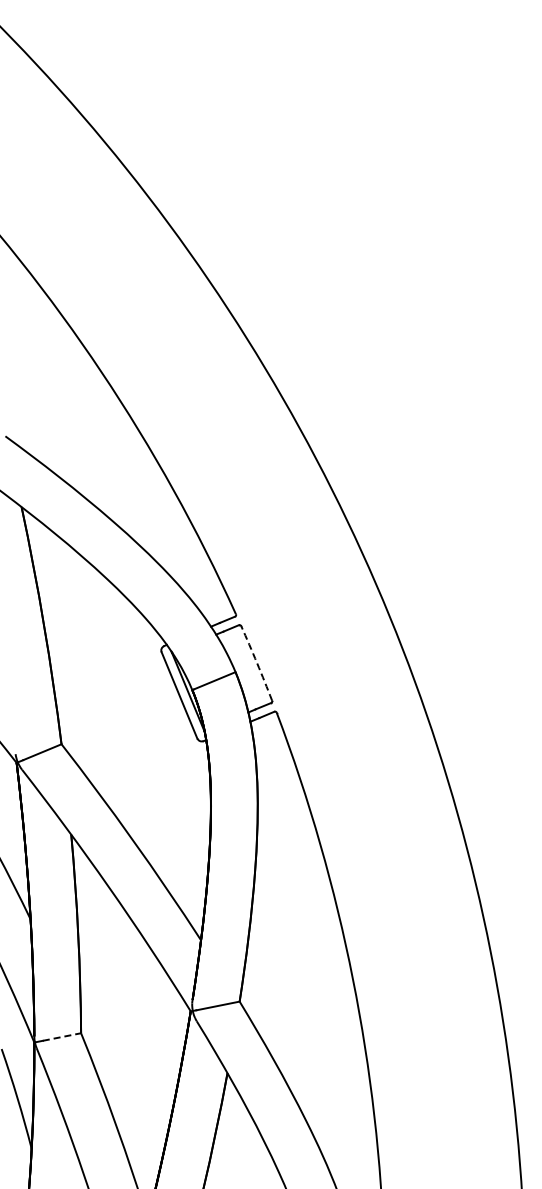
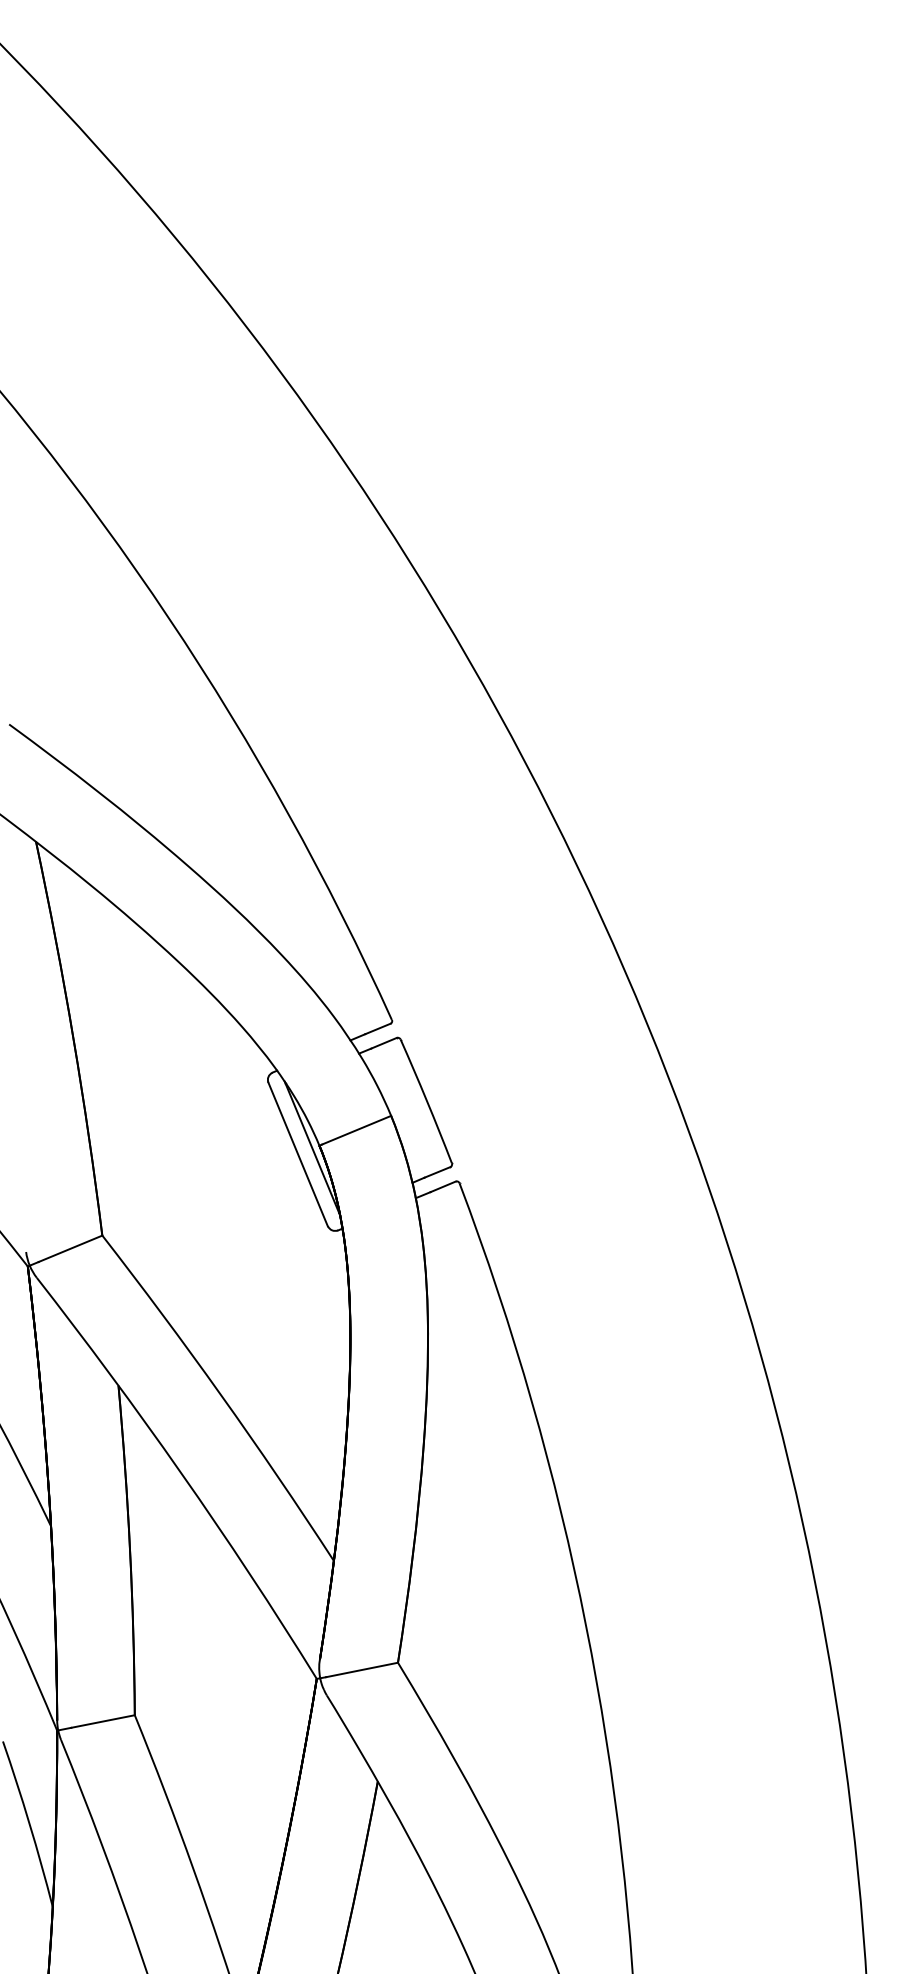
arc: (257, 663) -> (427, 1101), dashed -> solid
line: (61, 1037) -> (102, 1722), dashed -> solid

